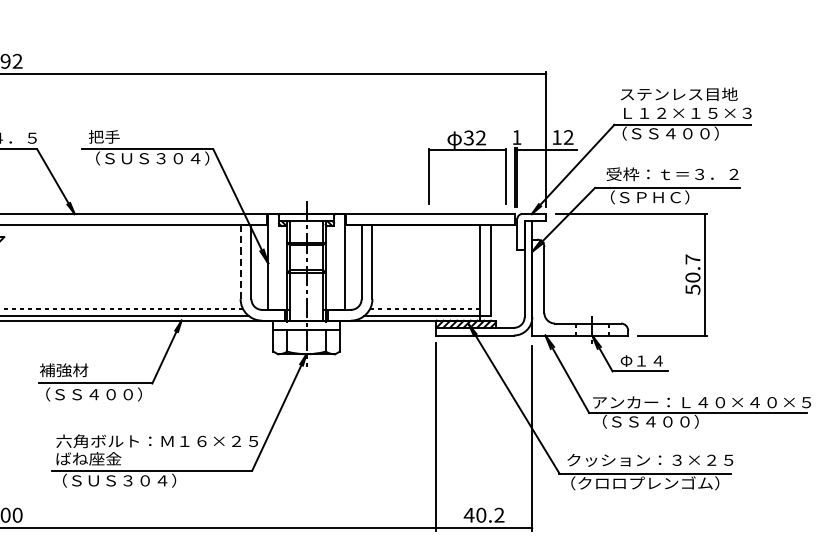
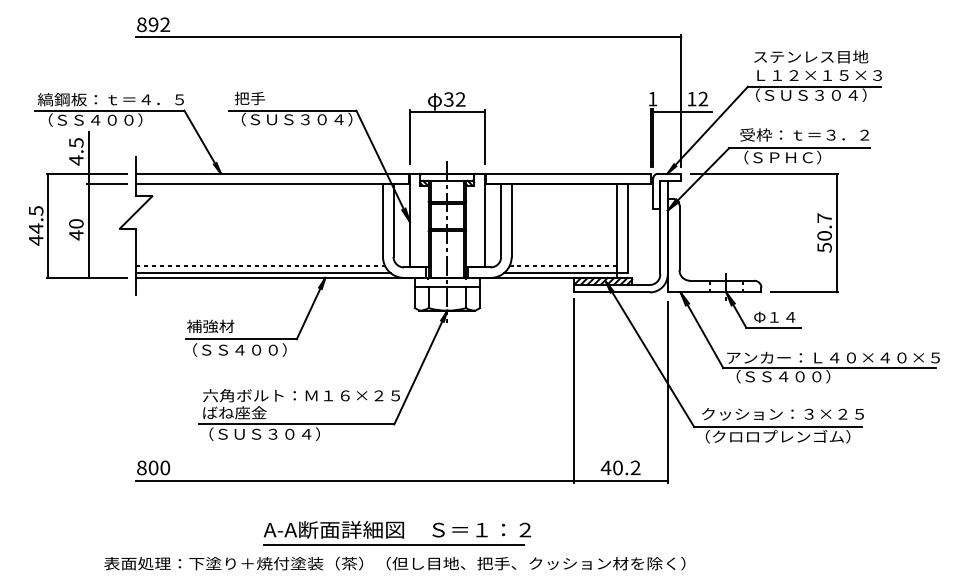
text: (691, 132) -> (823, 94), （ＳＳ４００） -> （ＳＵＳ３０４）
part: (467, 151) -> (447, 112), moved
line: (240, 262) -> (382, 221), dashed -> solid

